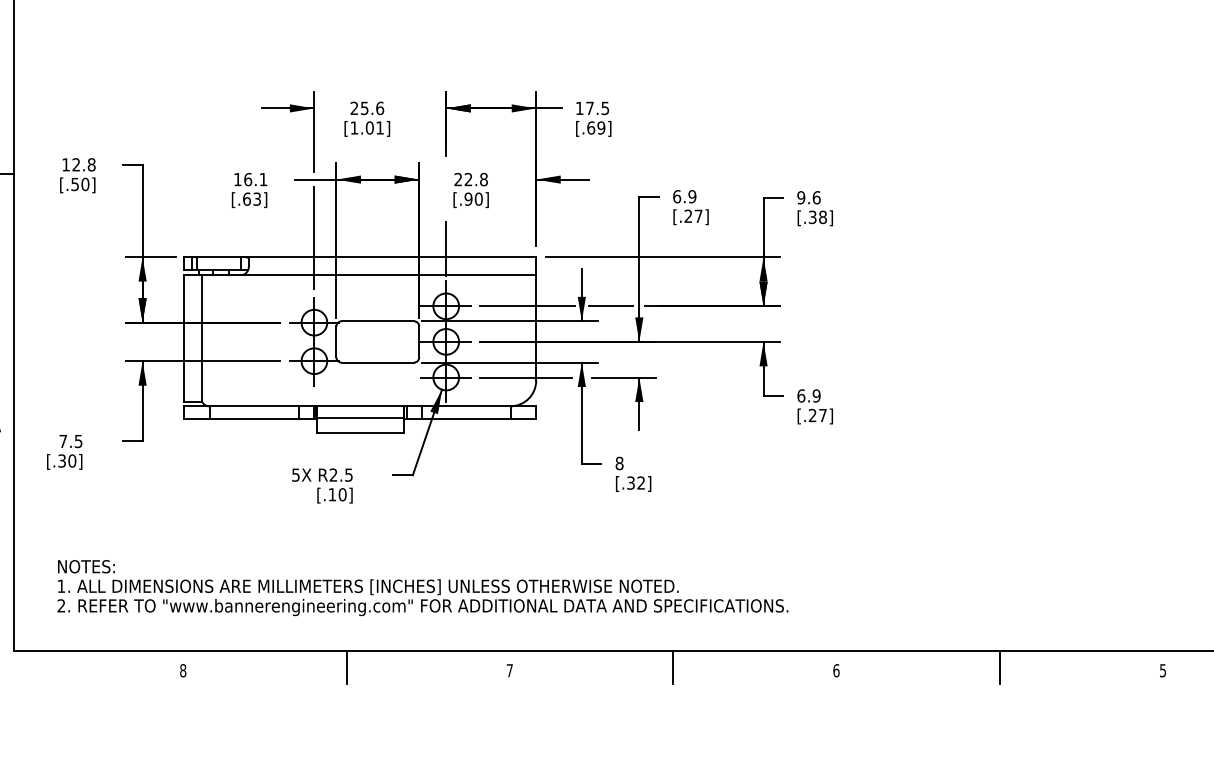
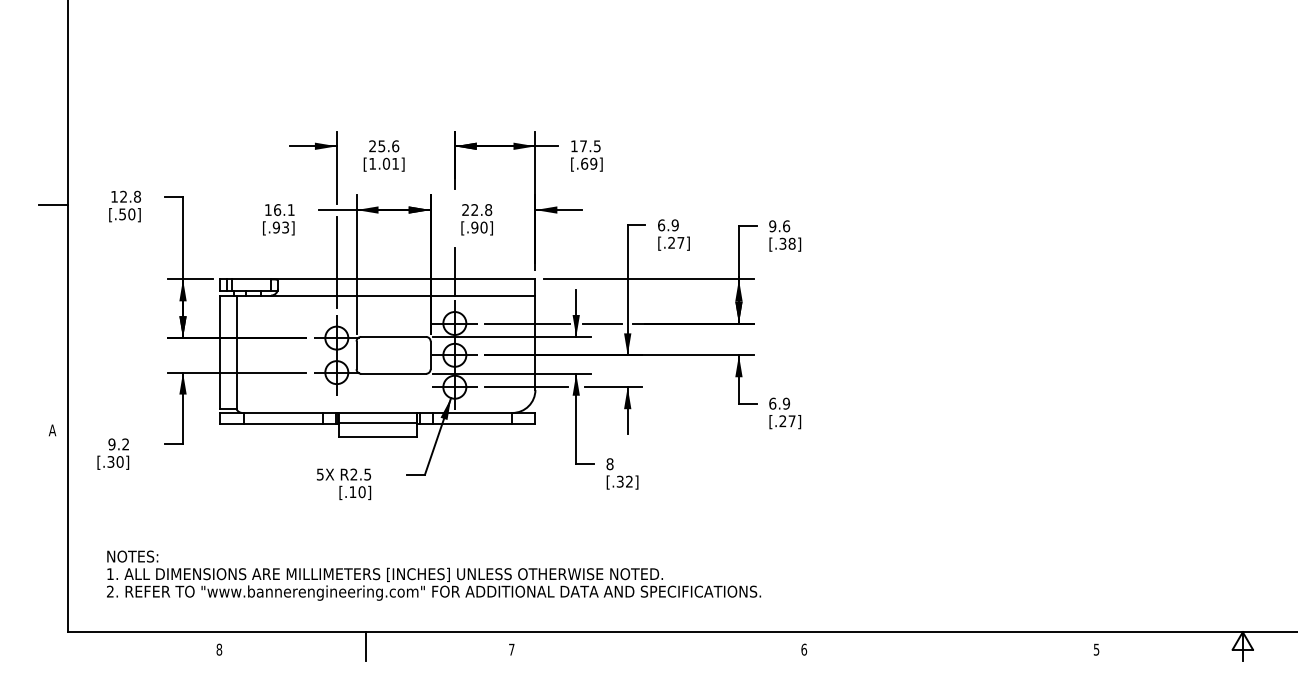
text: (247, 199) -> (276, 227), [.63] -> [.93]
text: (70, 441) -> (118, 444), 7.5 -> 9.2
line: (673, 667) -> (658, 646), removed
line: (999, 667) -> (950, 646), removed

